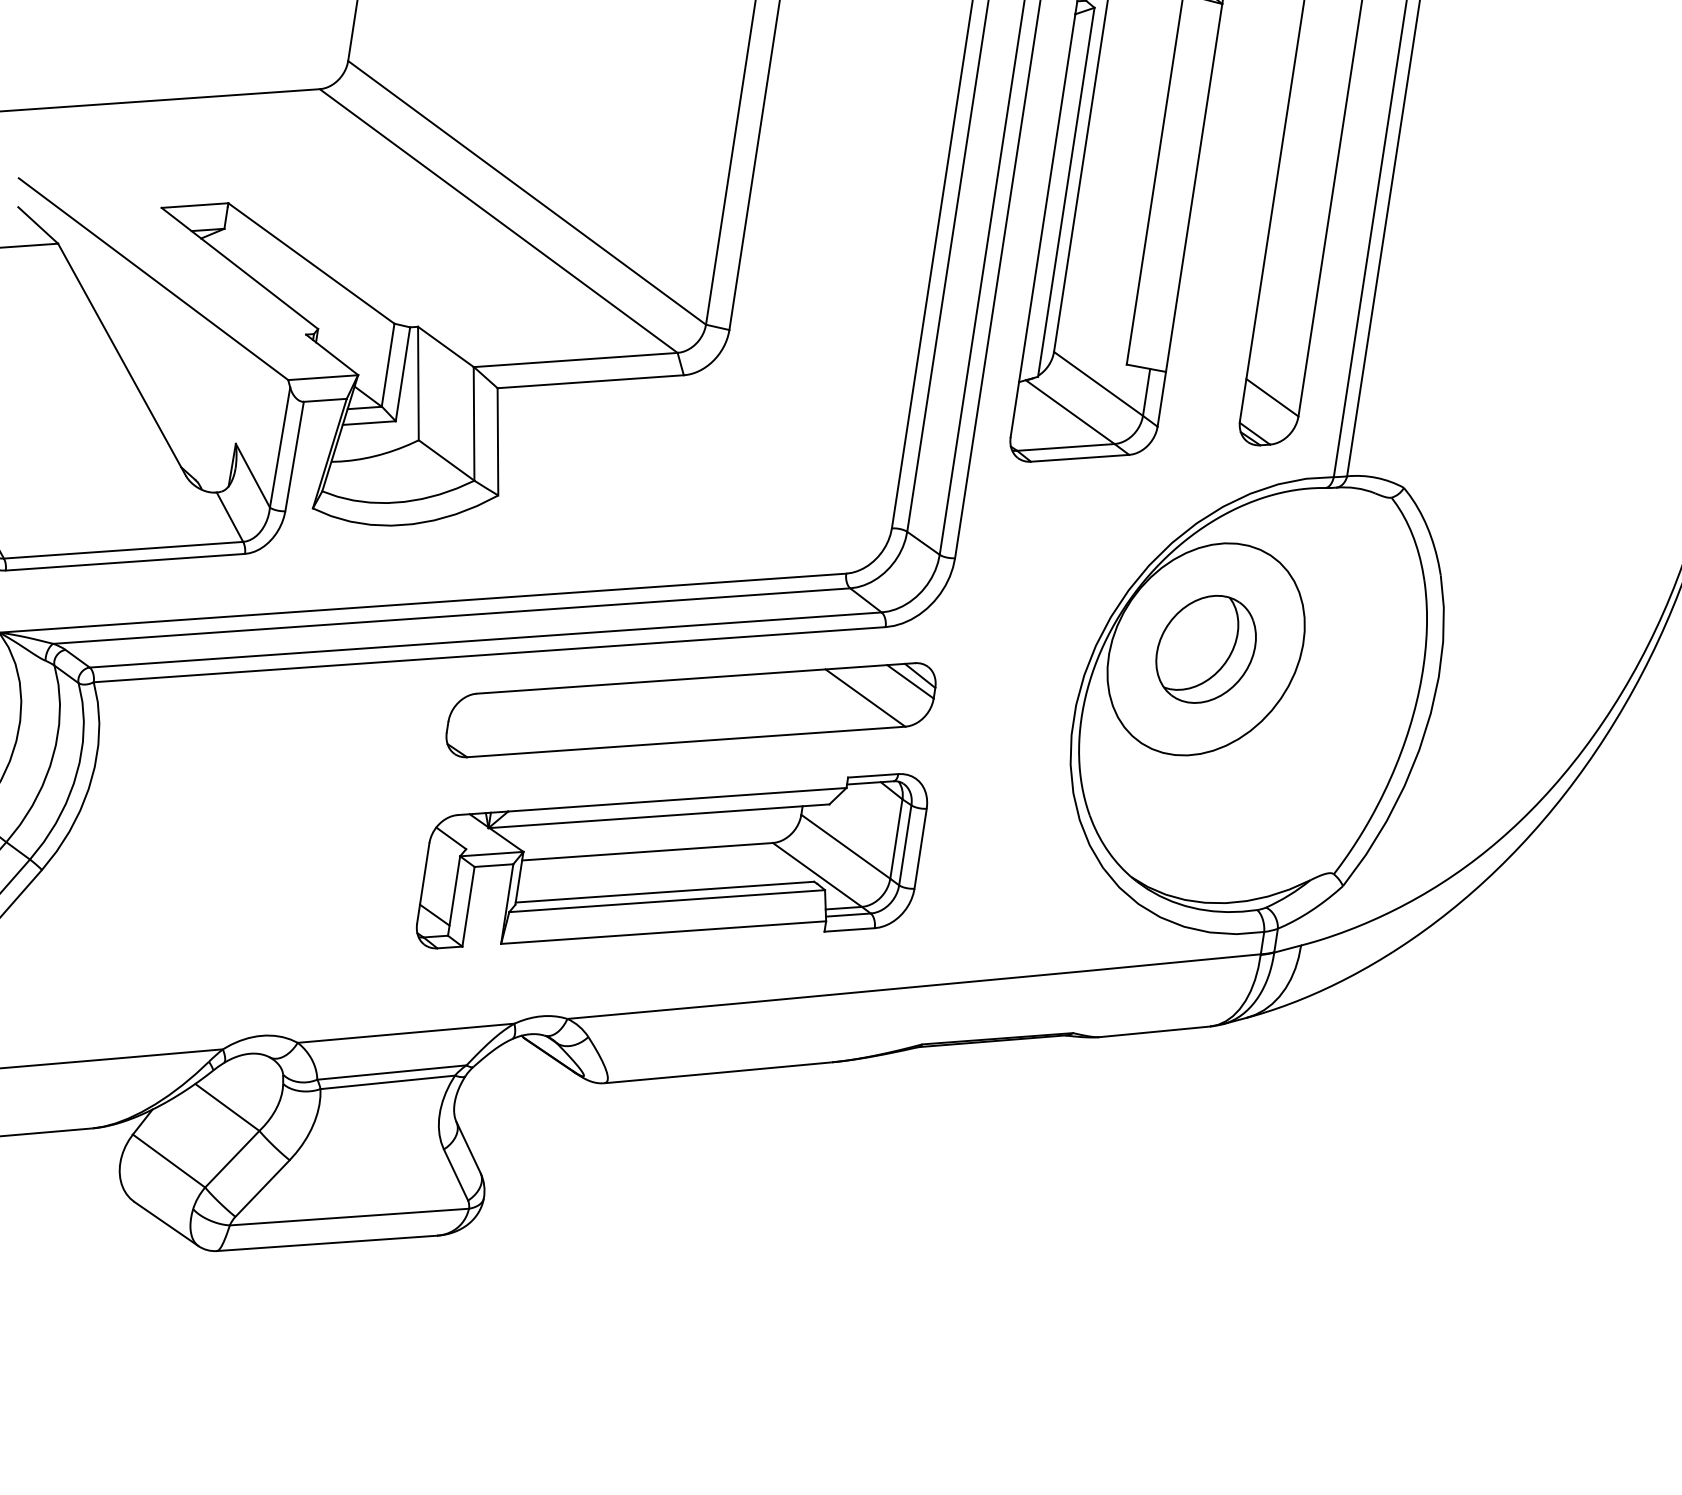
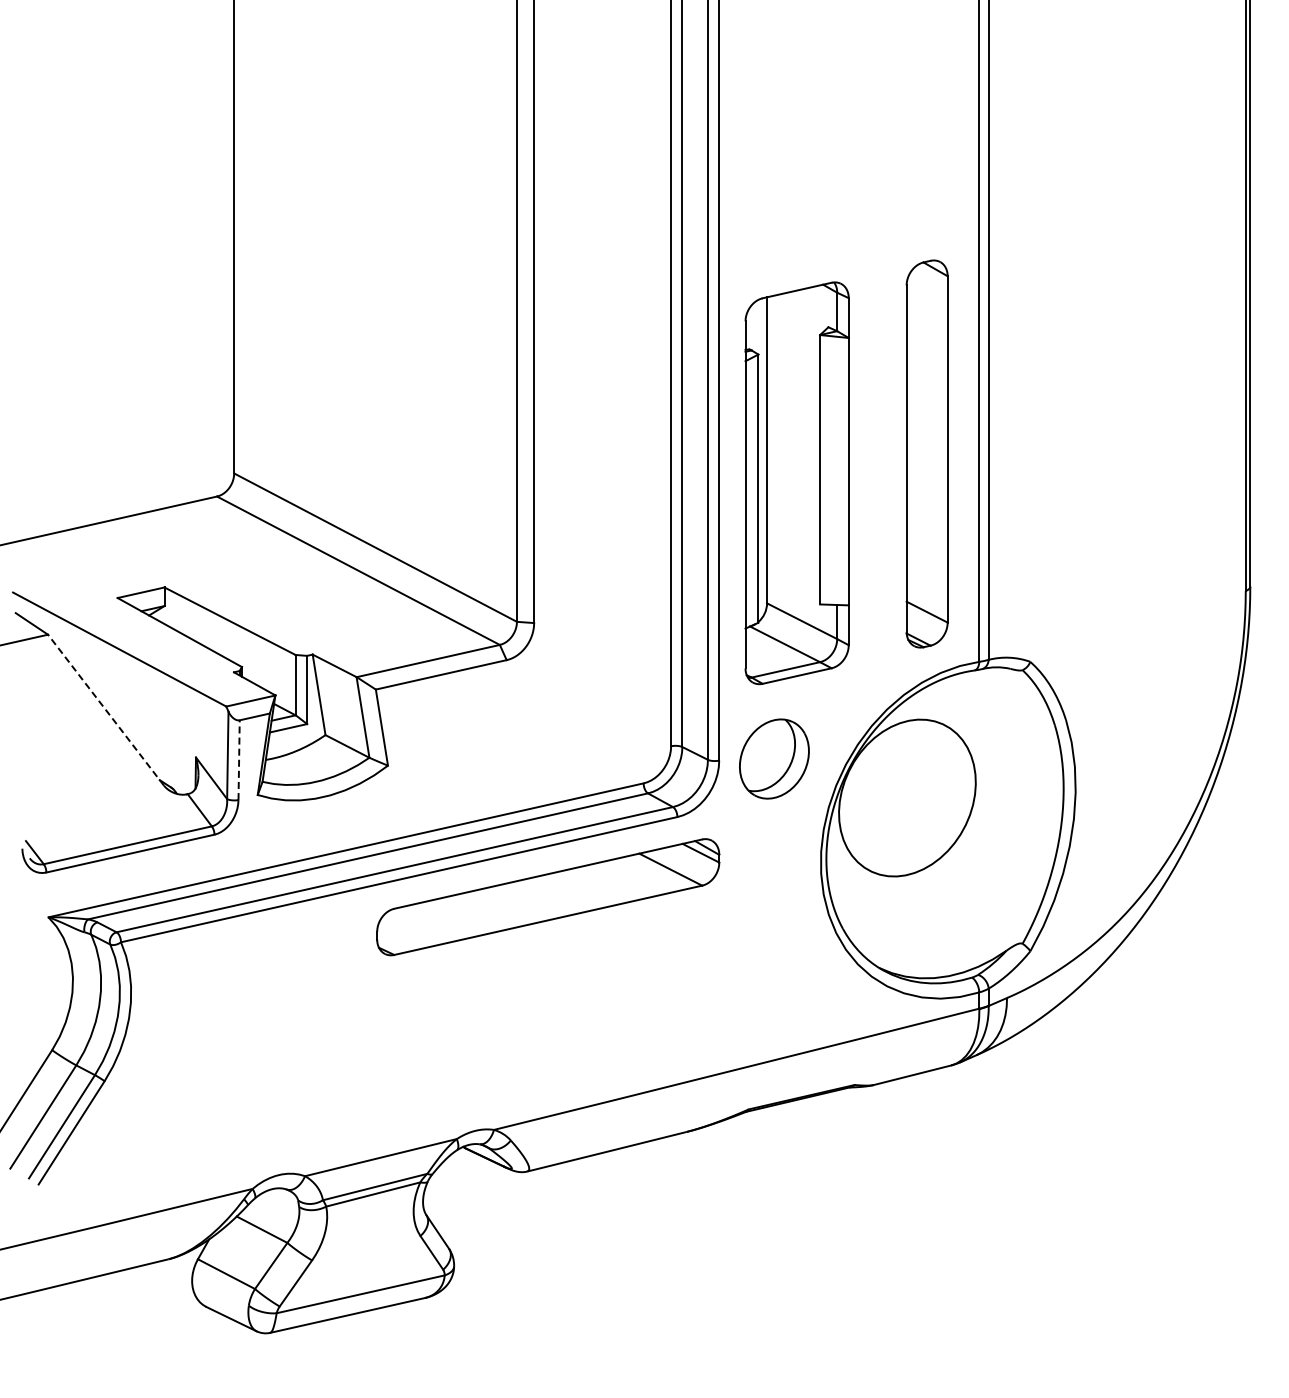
line: (121, 358) -> (105, 709), solid -> dashed
line: (295, 457) -> (239, 760), solid -> dashed
part: (1206, 648) -> (774, 758), moved
part: (672, 861) -> (551, 1006), removed

